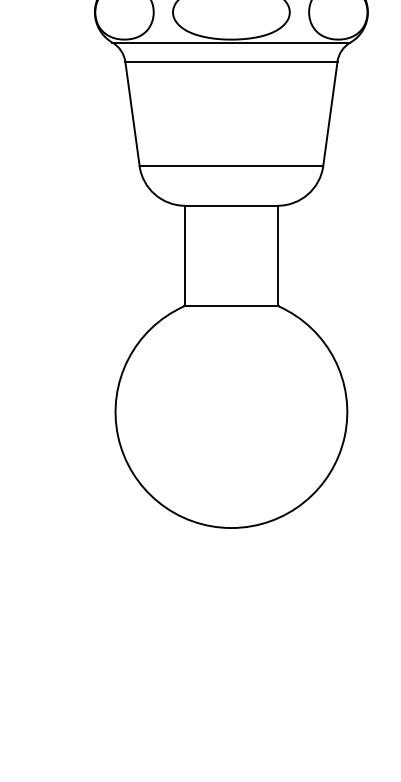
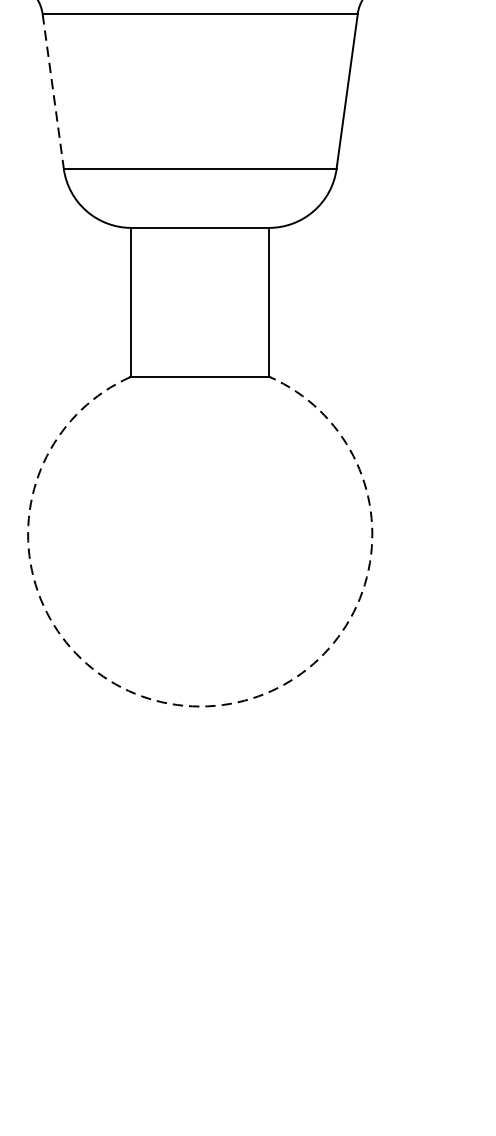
line: (132, 113) -> (53, 90), solid -> dashed
arc: (231, 528) -> (200, 707), solid -> dashed

